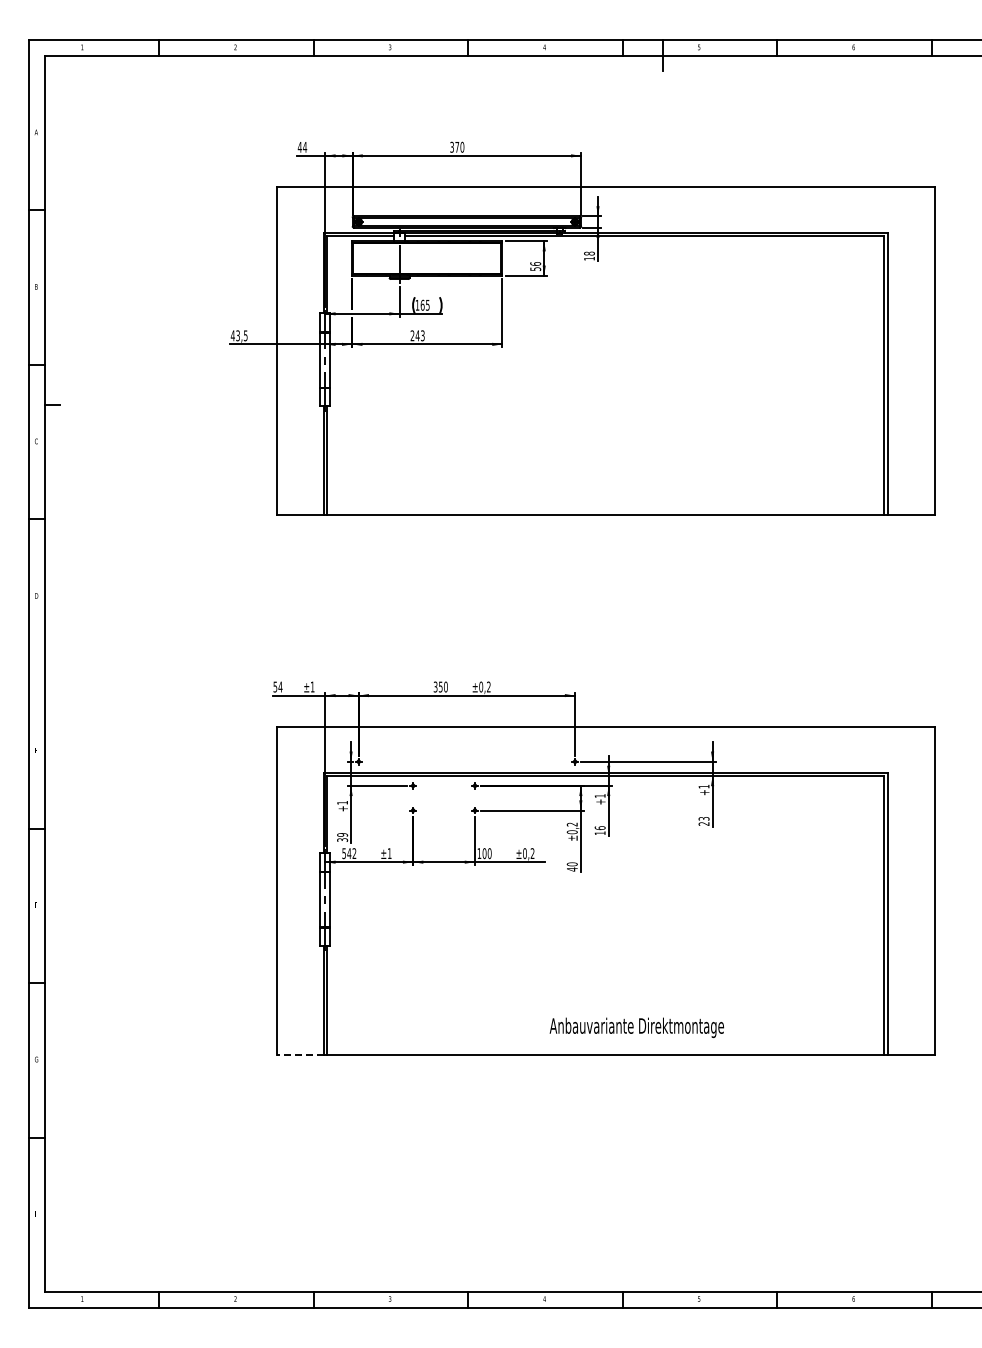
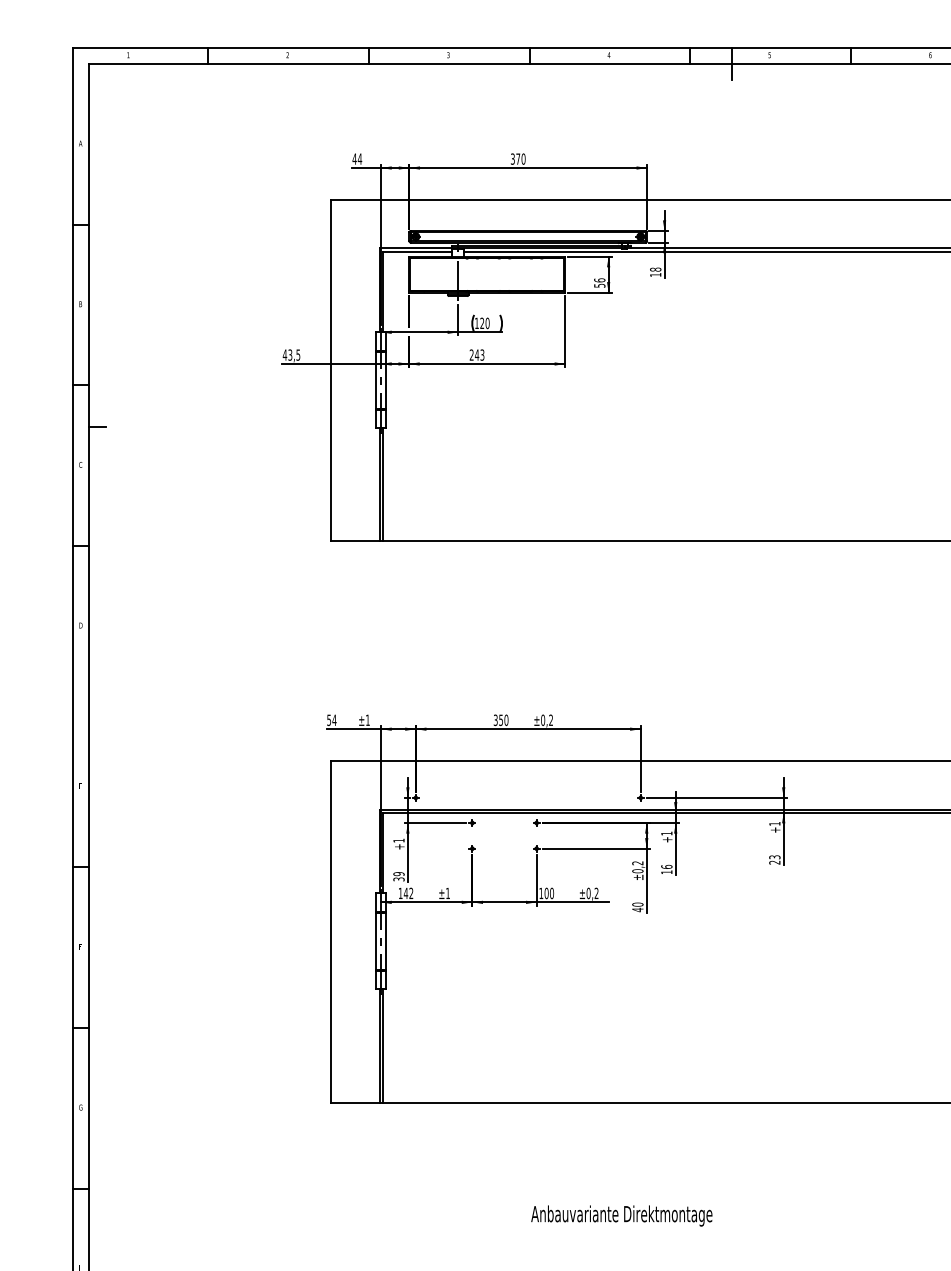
text: (424, 304) -> (484, 322), 165 -> 120
text: (343, 853) -> (399, 893), 542 -> 142
text: (636, 1027) -> (621, 1215), moved
line: (300, 1054) -> (355, 1102), dashed -> solid

